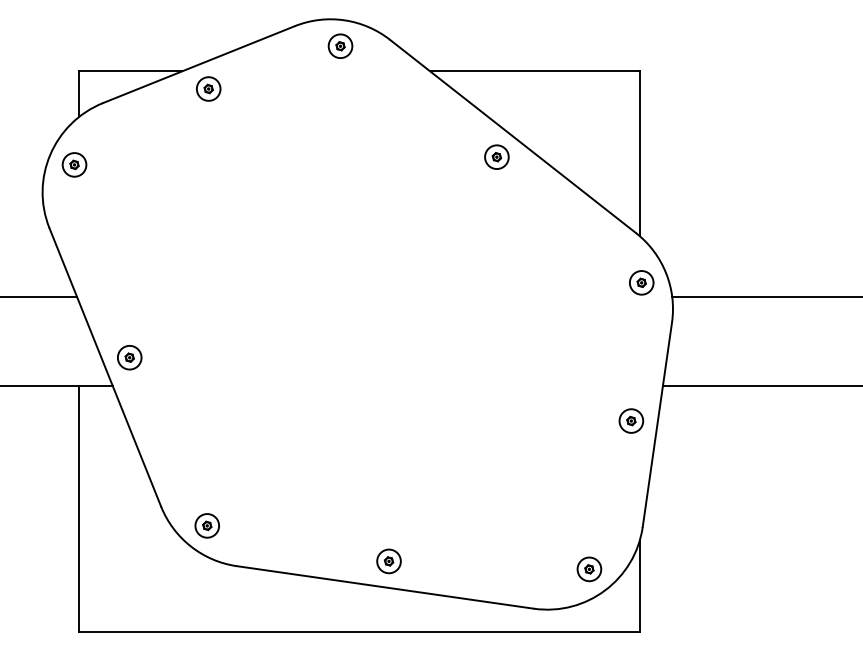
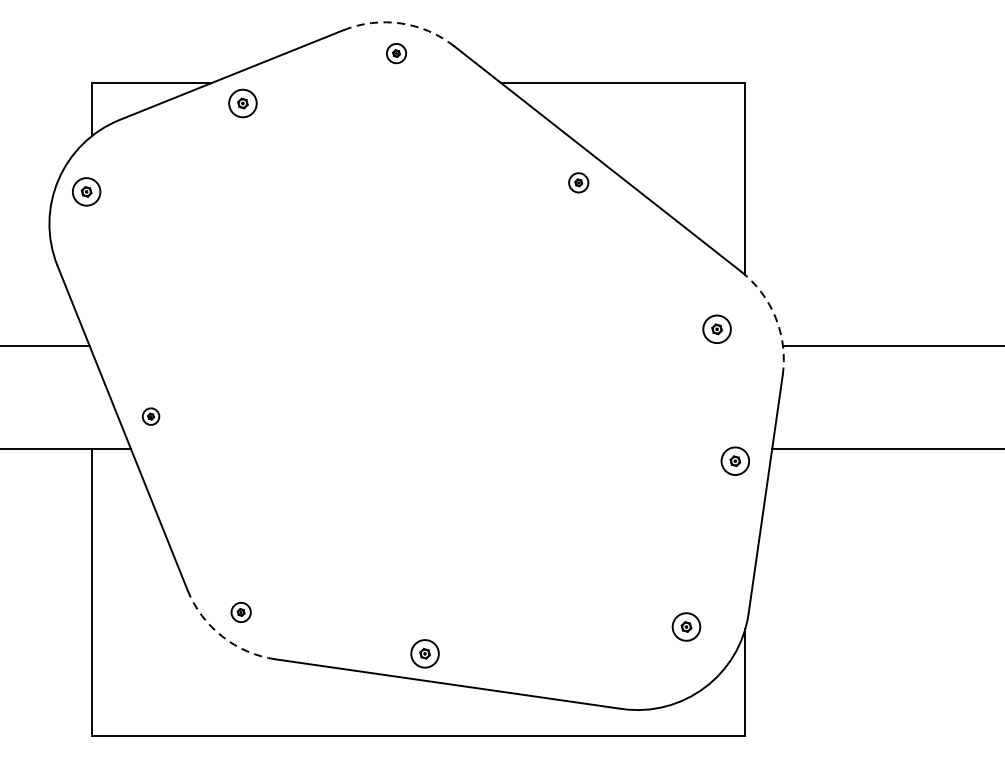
arc: (344, 20) -> (401, 23), solid -> dashed
part: (340, 45) -> (396, 52), size x0.7
part: (496, 156) -> (578, 182), size x0.7
arc: (666, 273) -> (776, 318), solid -> dashed
part: (641, 282) -> (716, 328), moved
part: (129, 357) -> (150, 416), size x0.6
part: (631, 420) -> (735, 460), moved
part: (206, 525) -> (240, 612), size x0.7
arc: (191, 546) -> (222, 636), solid -> dashed
part: (388, 561) -> (424, 653), moved
part: (589, 569) -> (686, 627), moved

